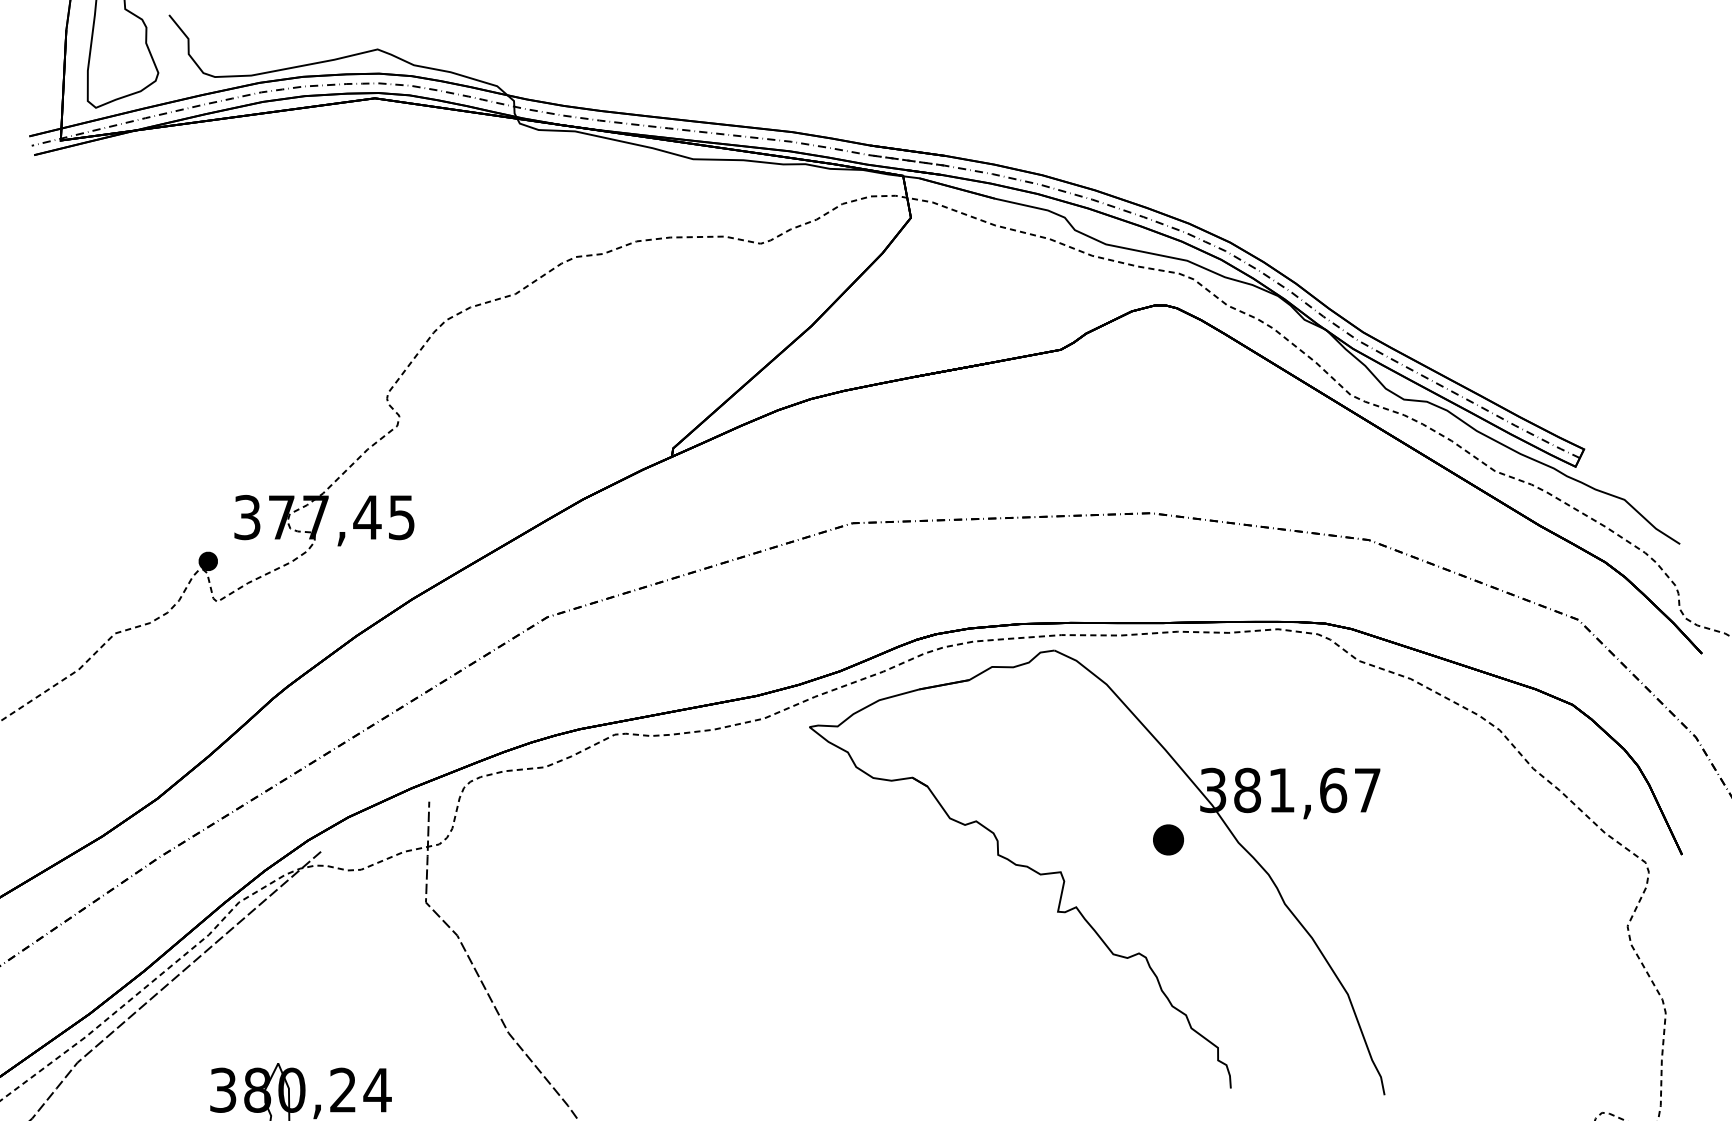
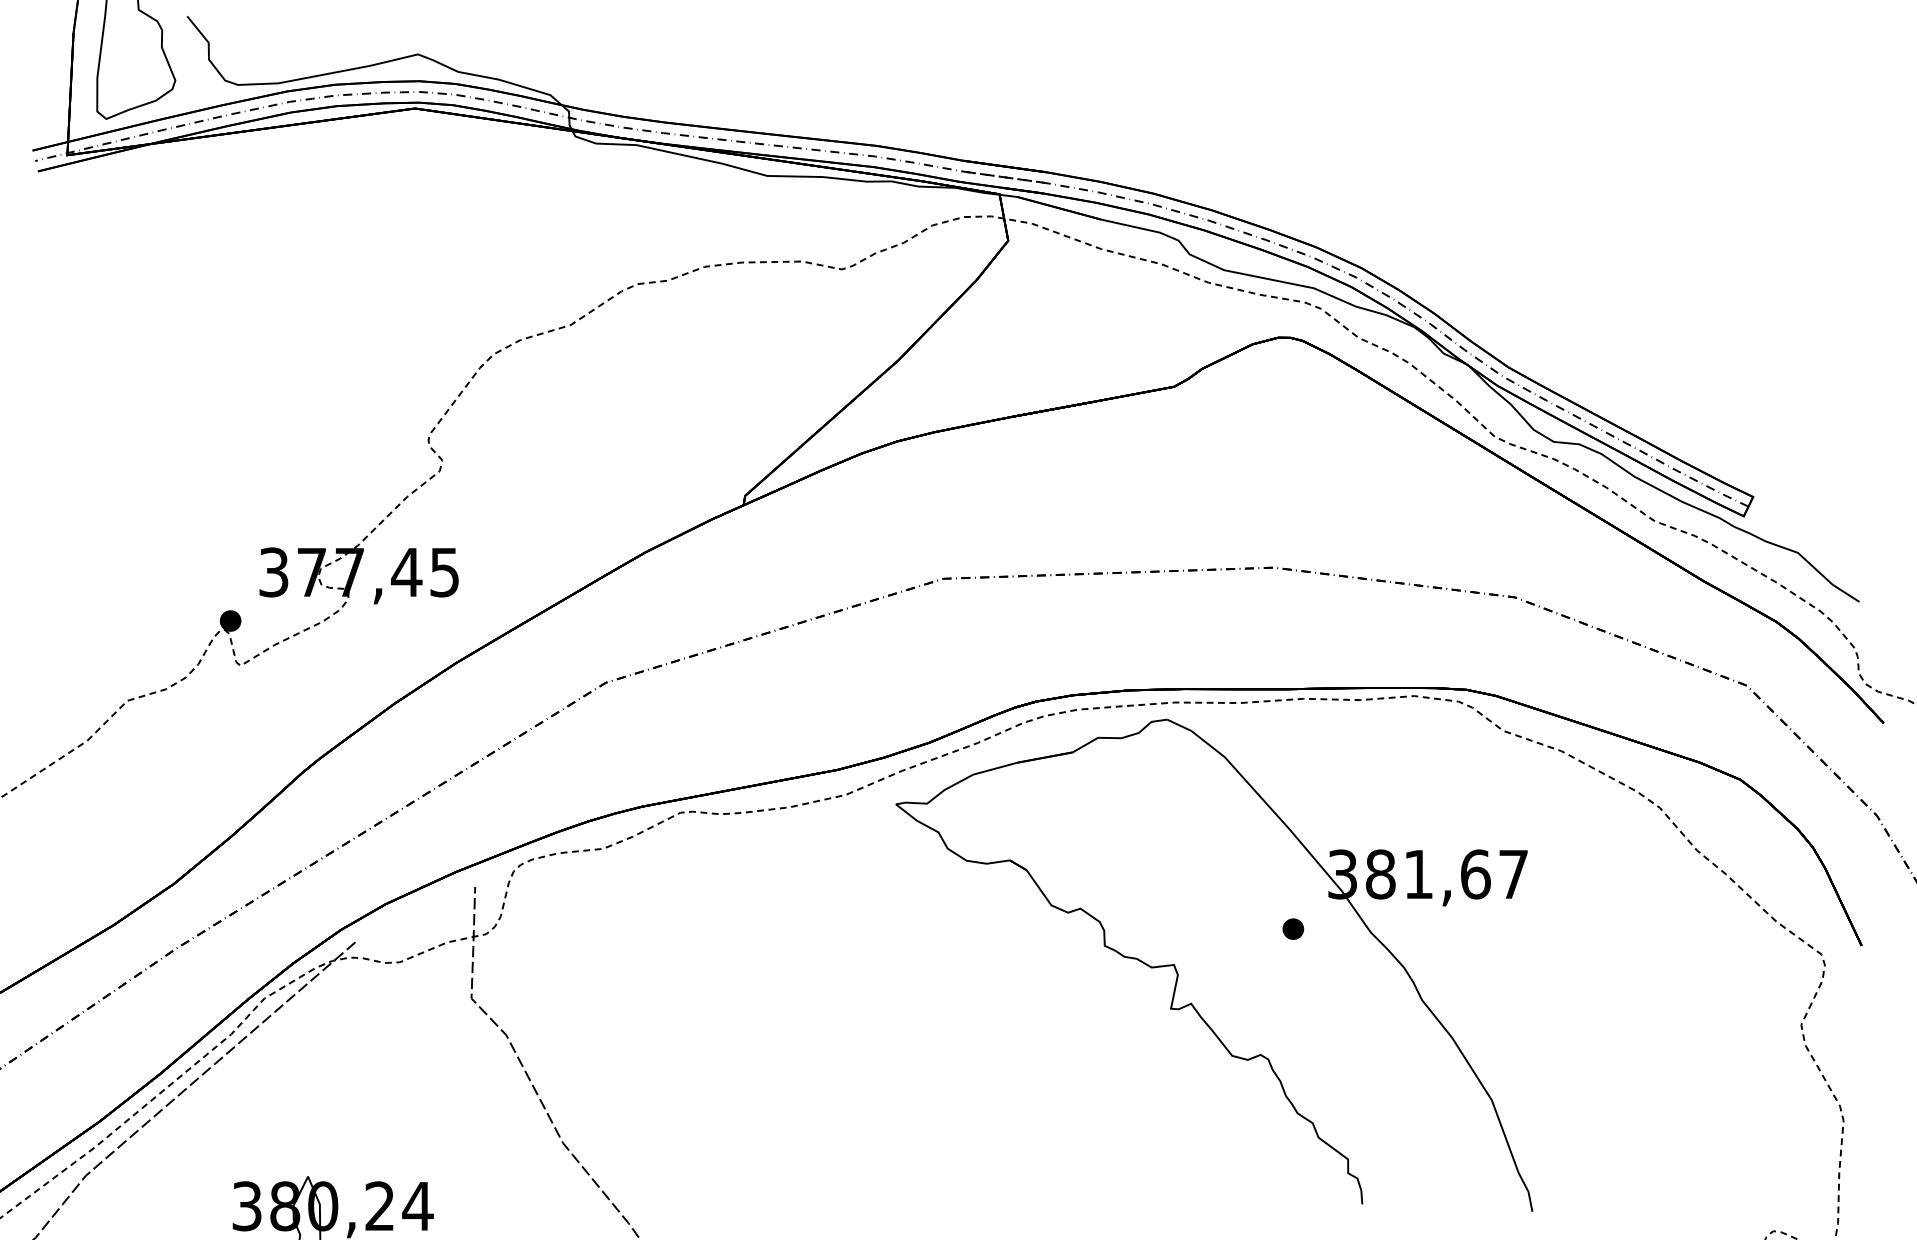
part: (1168, 839) -> (1293, 928), size x0.62

